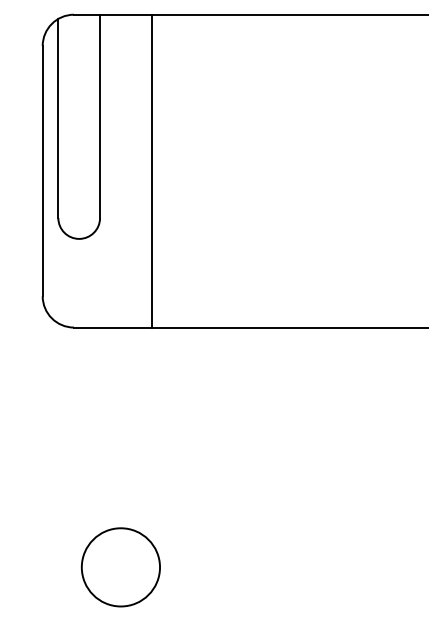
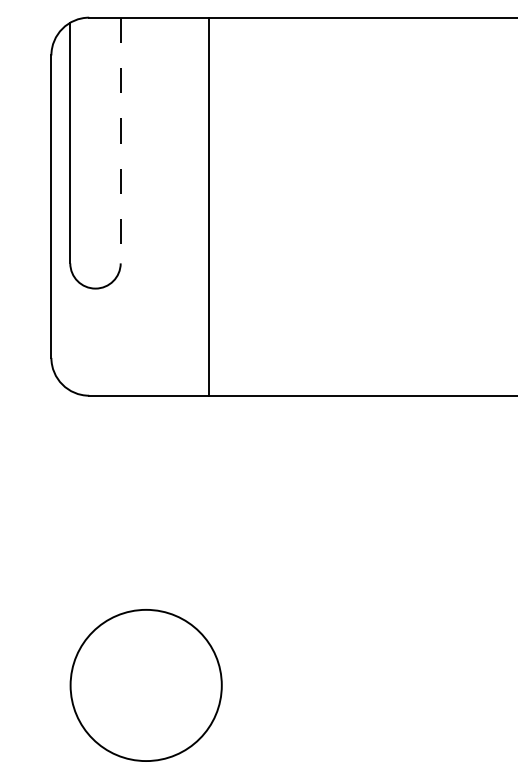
line: (100, 116) -> (121, 140), solid -> dashed
line: (152, 170) -> (209, 205), moved
circle: (120, 567) -> (145, 685), size x1.6

